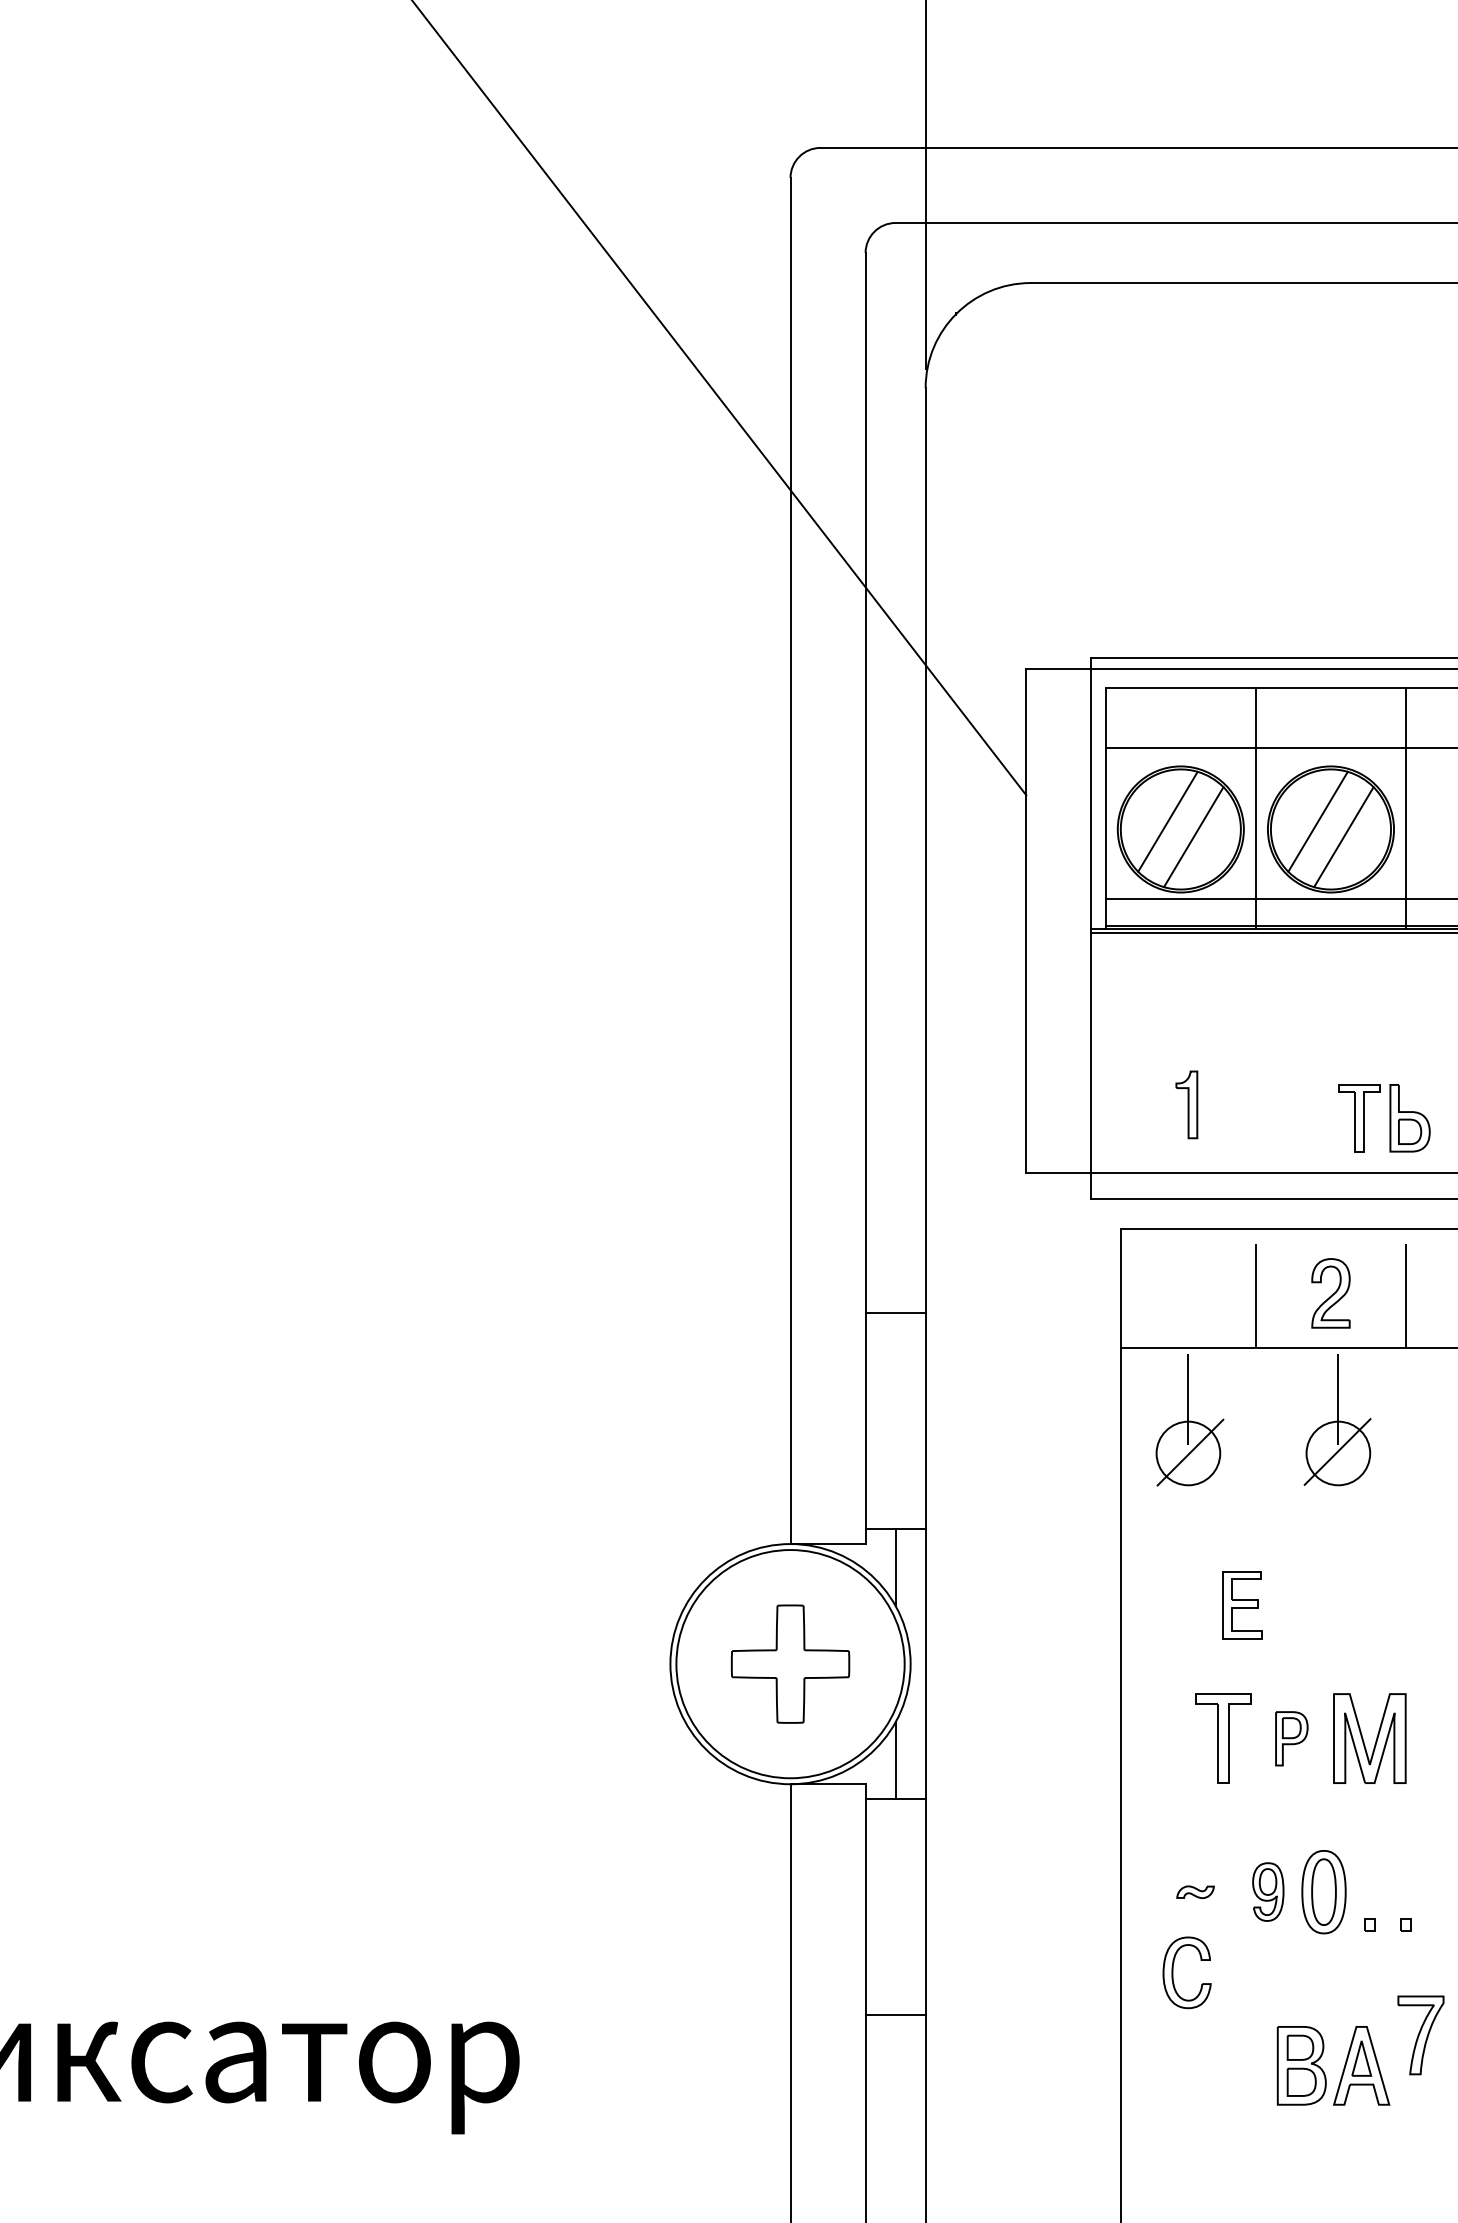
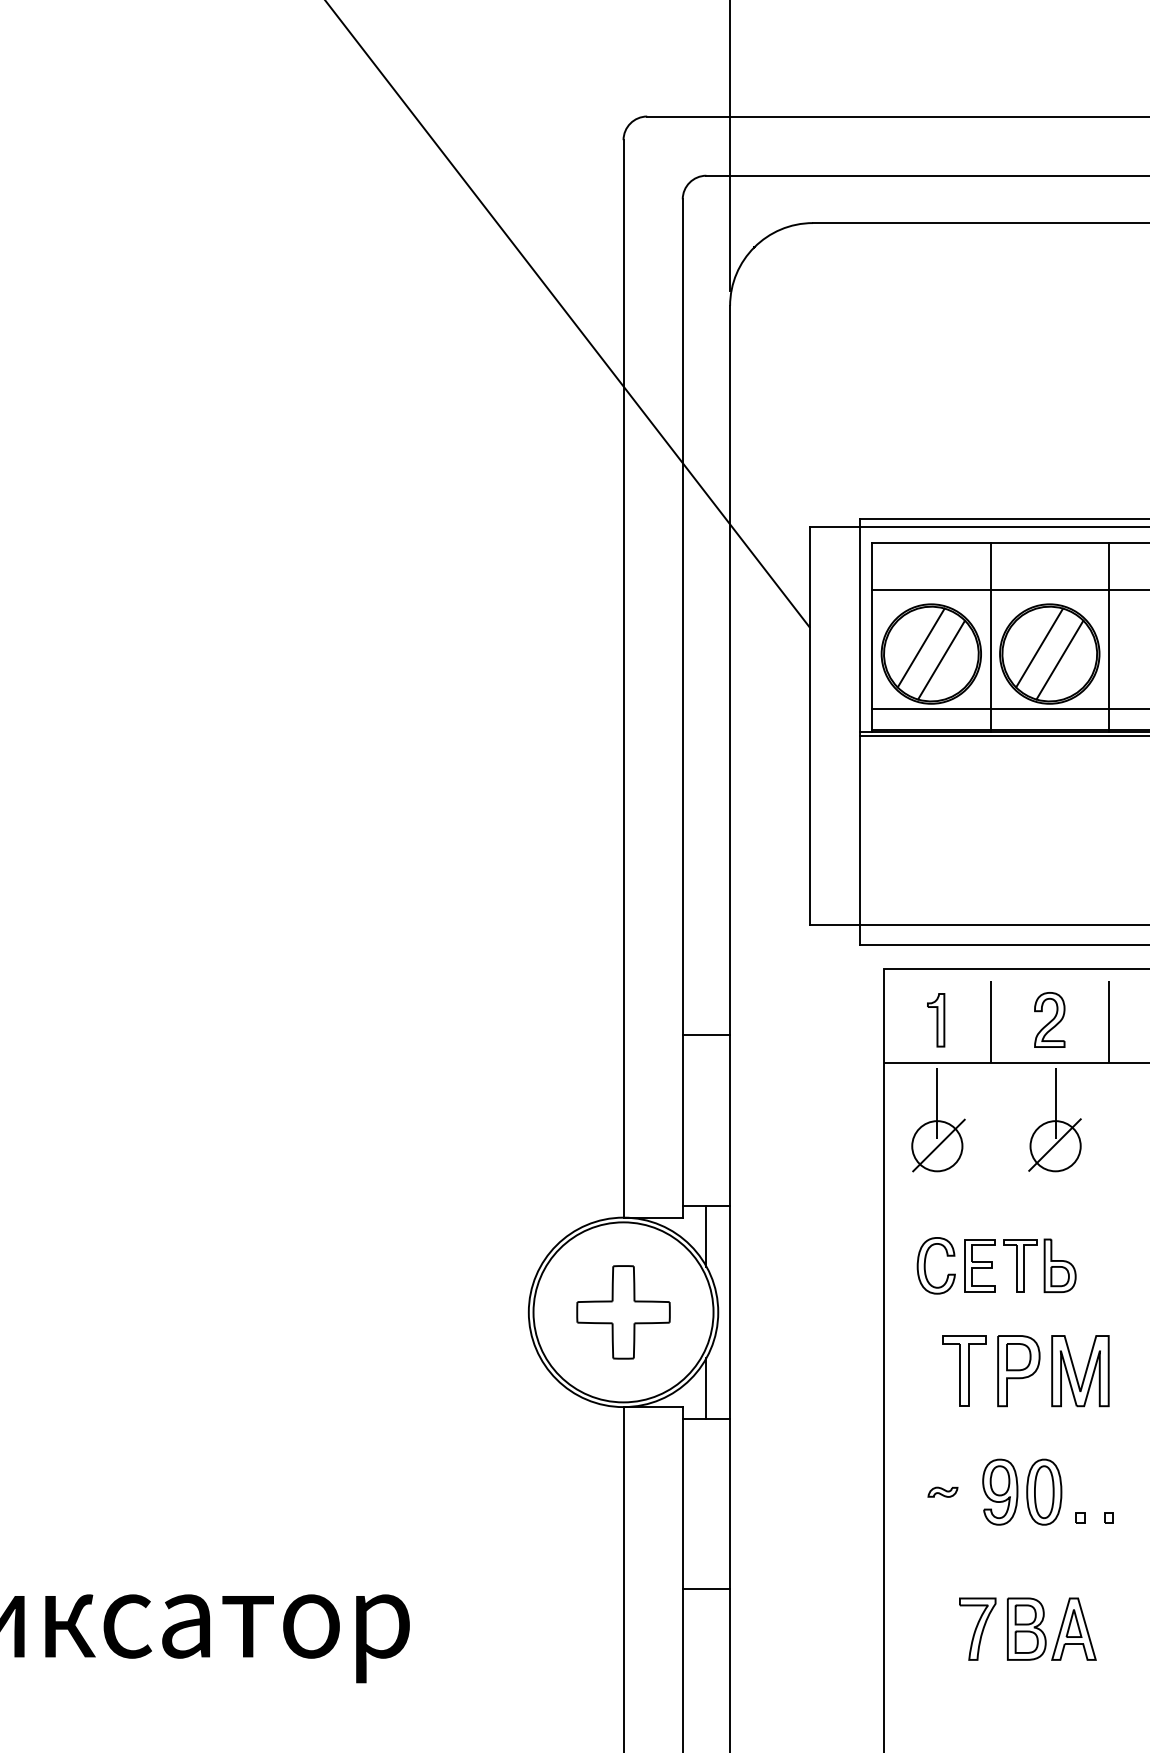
part: (1187, 1105) -> (936, 1020), moved
part: (1383, 1117) -> (1039, 1265), moved
part: (1291, 1739) -> (1018, 1371), size x1.67
part: (1268, 1891) -> (1000, 1491), size x1.43
part: (1173, 1972) -> (925, 1265), moved
part: (1420, 2034) -> (977, 1628), moved

